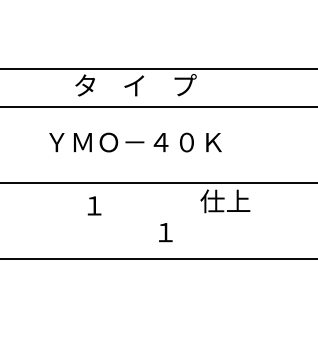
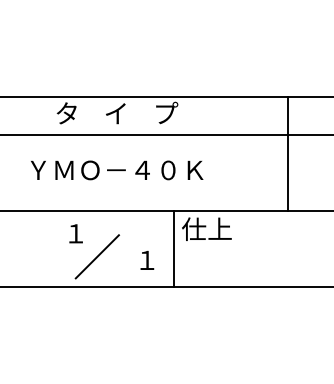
line: (306, 125) -> (288, 153), added
line: (191, 221) -> (173, 249), added
line: (114, 228) -> (96, 256), added

